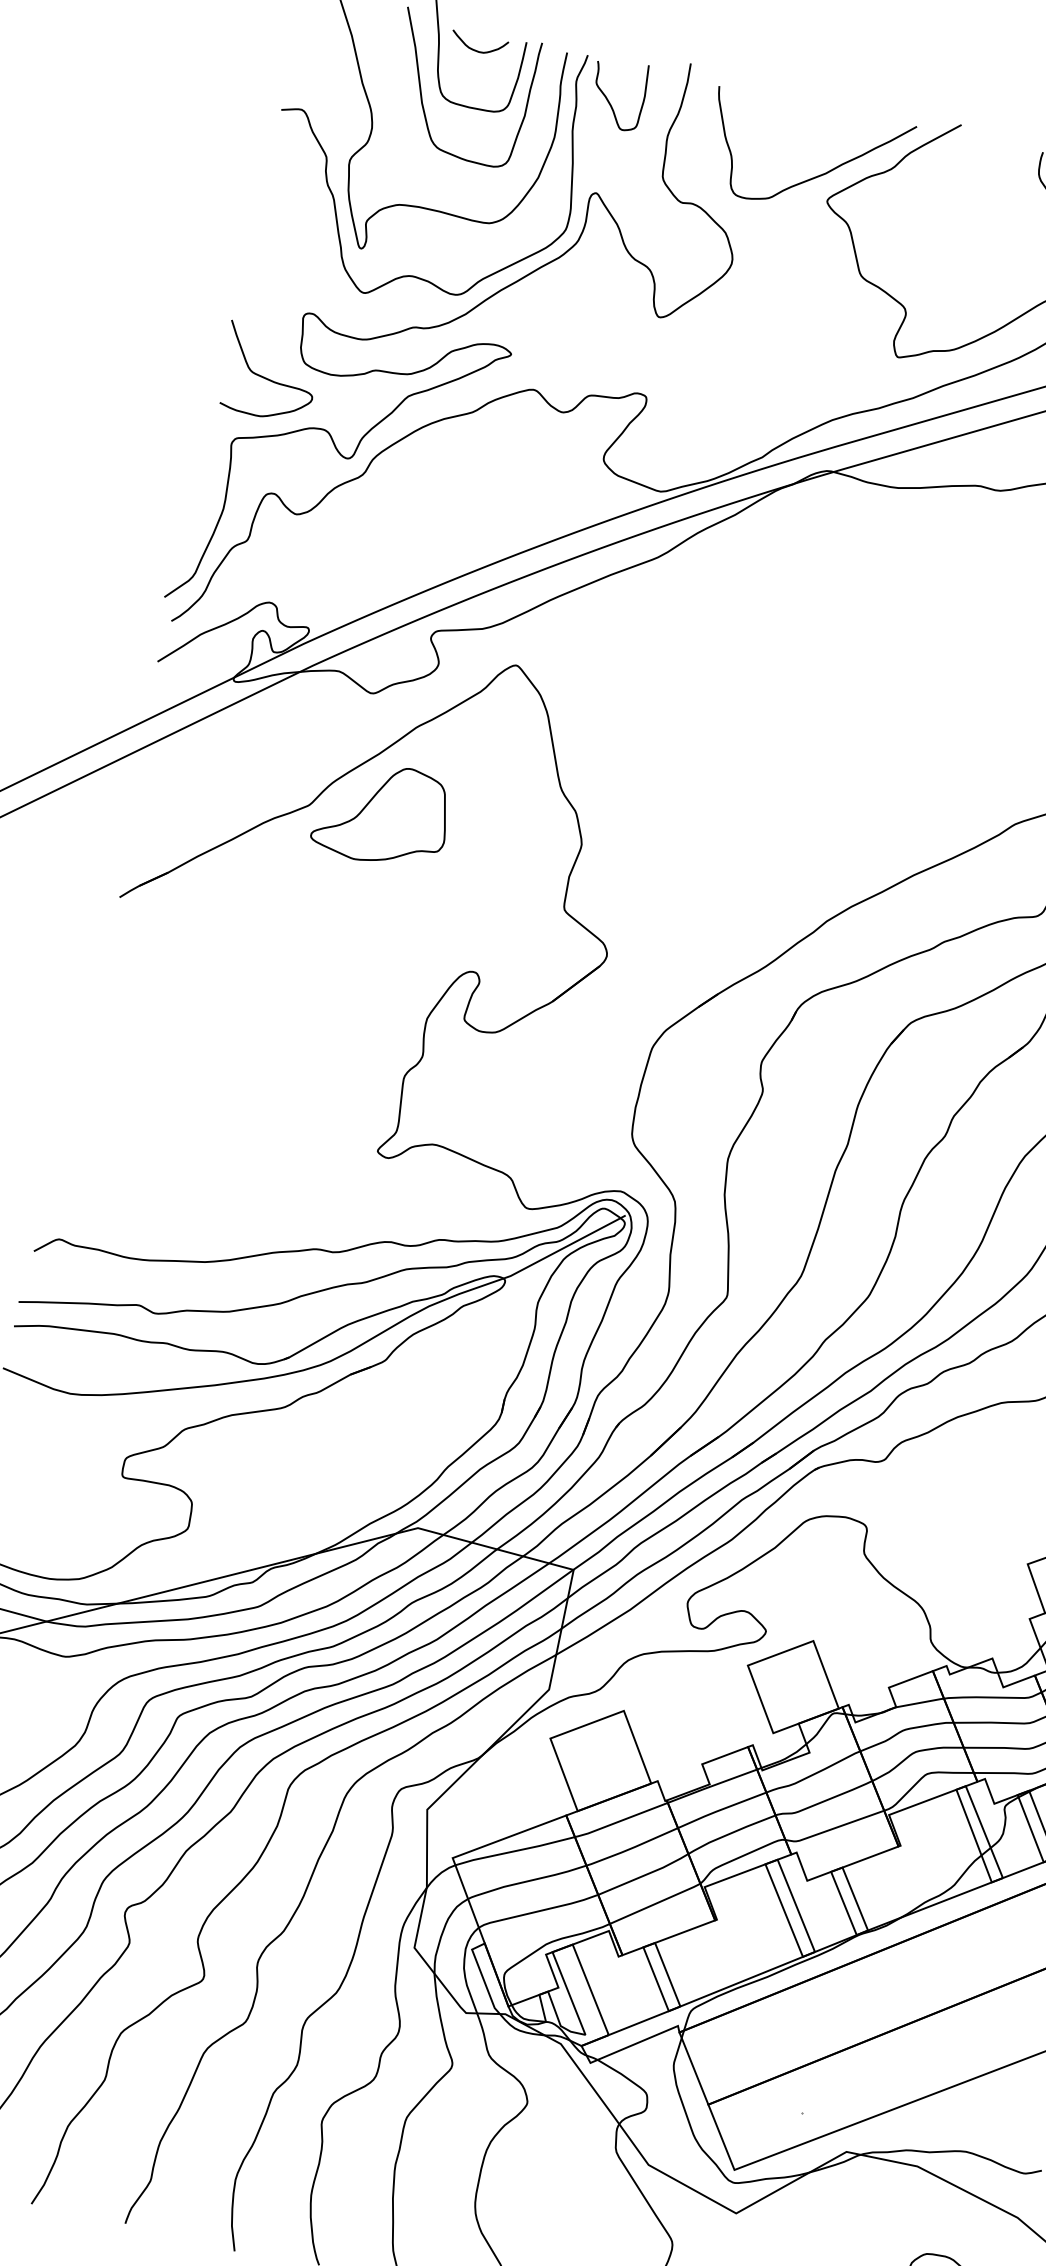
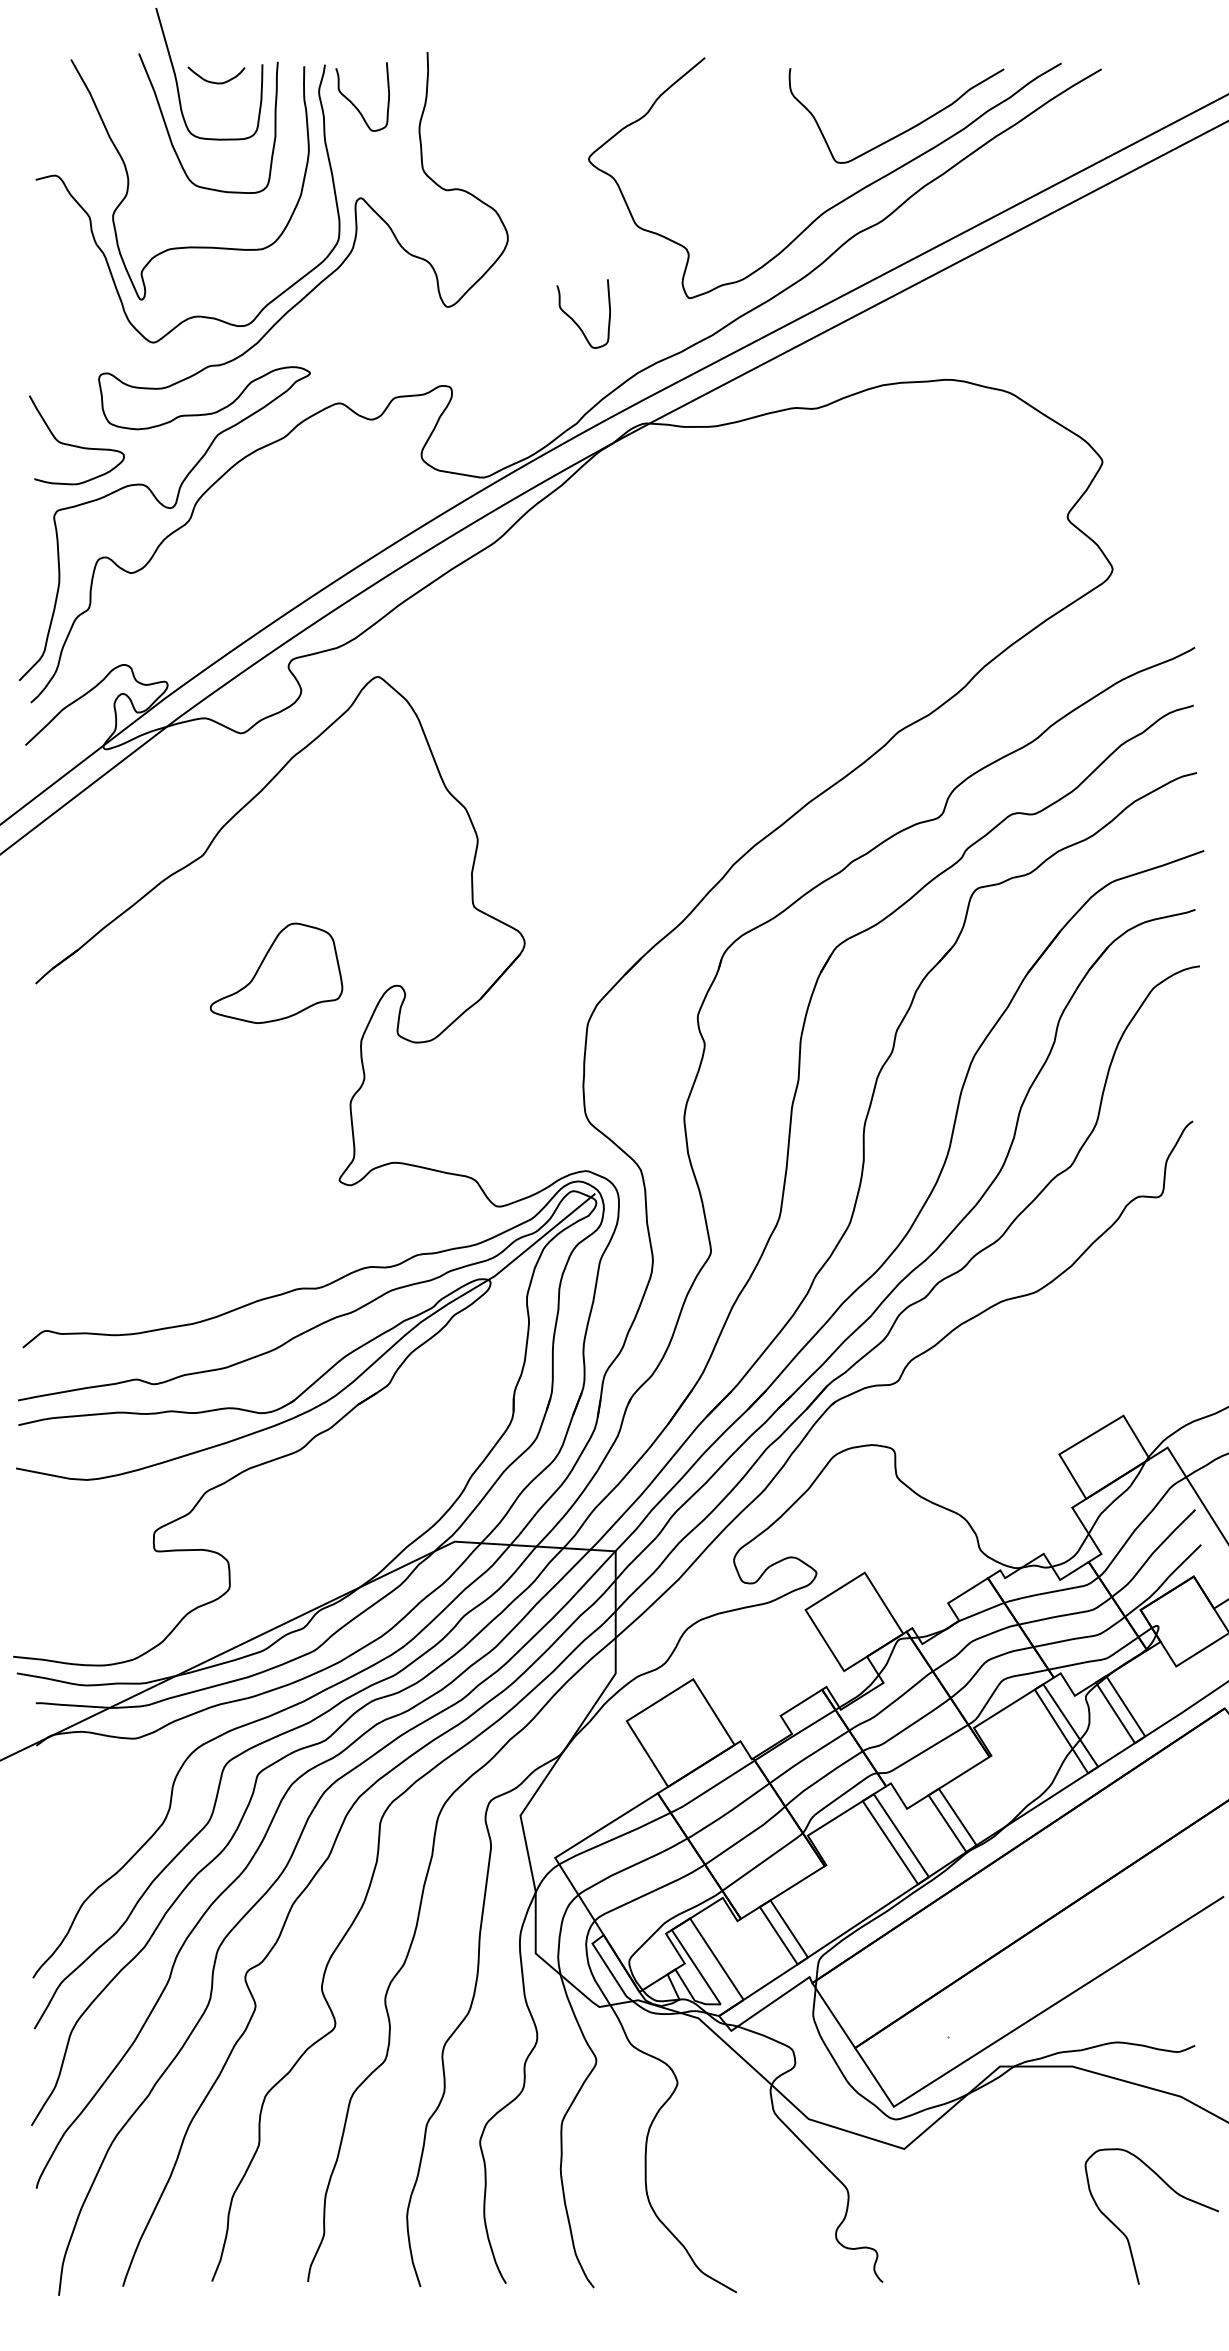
curve: (815, 176) -> (572, 137), removed
curve: (781, 357) -> (575, 321), added
part: (382, 813) -> (276, 972), moved

